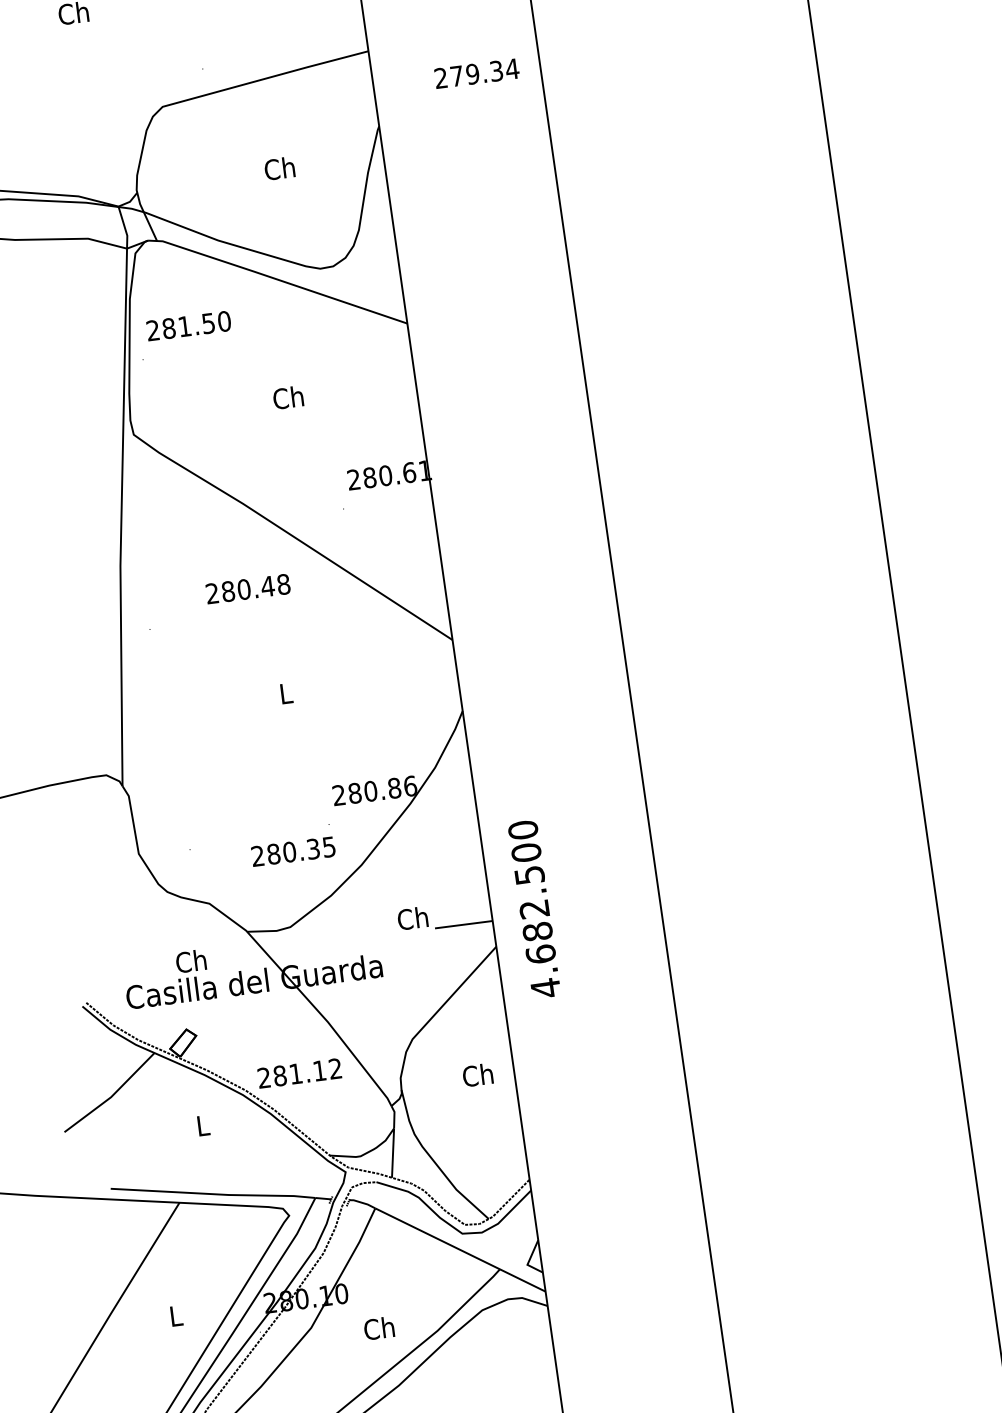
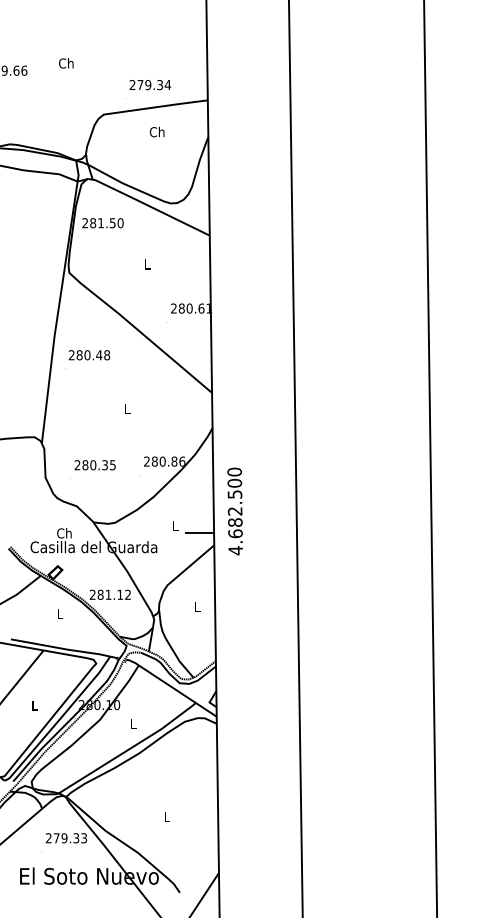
text: (477, 74) -> (150, 85), moved
text: (278, 167) -> (156, 131), moved
text: (287, 398) -> (146, 264), Ch -> L
text: (248, 589) -> (89, 355), moved
text: (292, 852) -> (94, 465), moved
text: (533, 909) -> (234, 511), moved
text: (413, 918) -> (175, 526), Ch -> L
text: (476, 1074) -> (196, 606), Ch -> L
text: (377, 1329) -> (132, 724), Ch -> L

